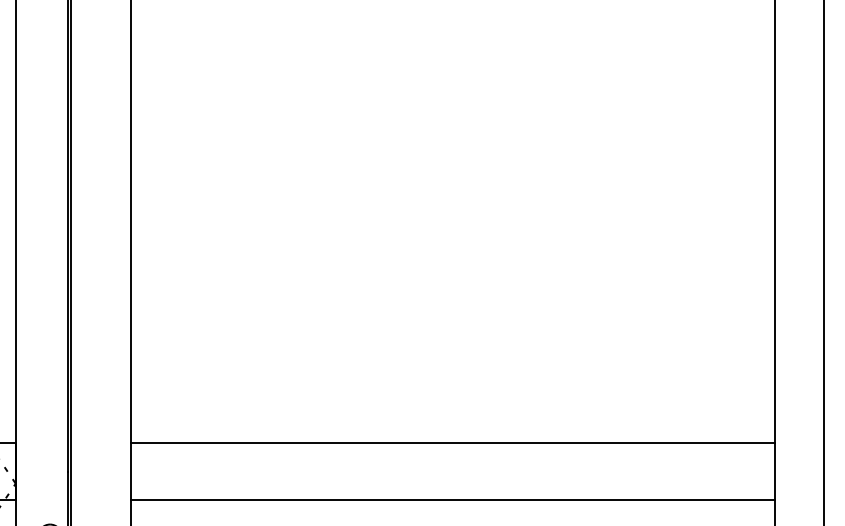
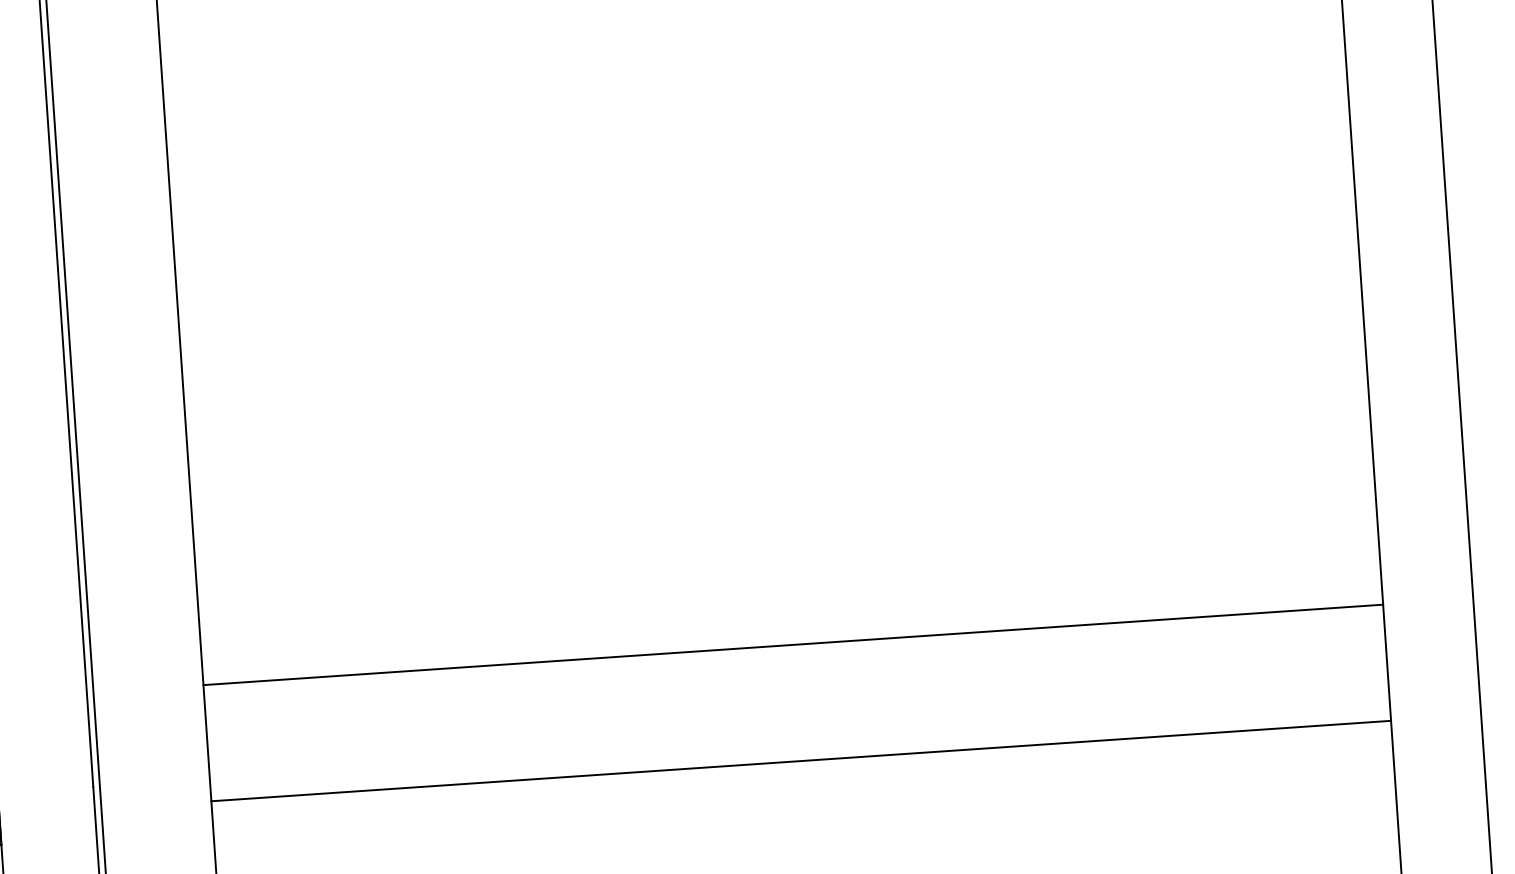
line: (453, 443) -> (793, 645), moved
line: (453, 499) -> (801, 760), moved

